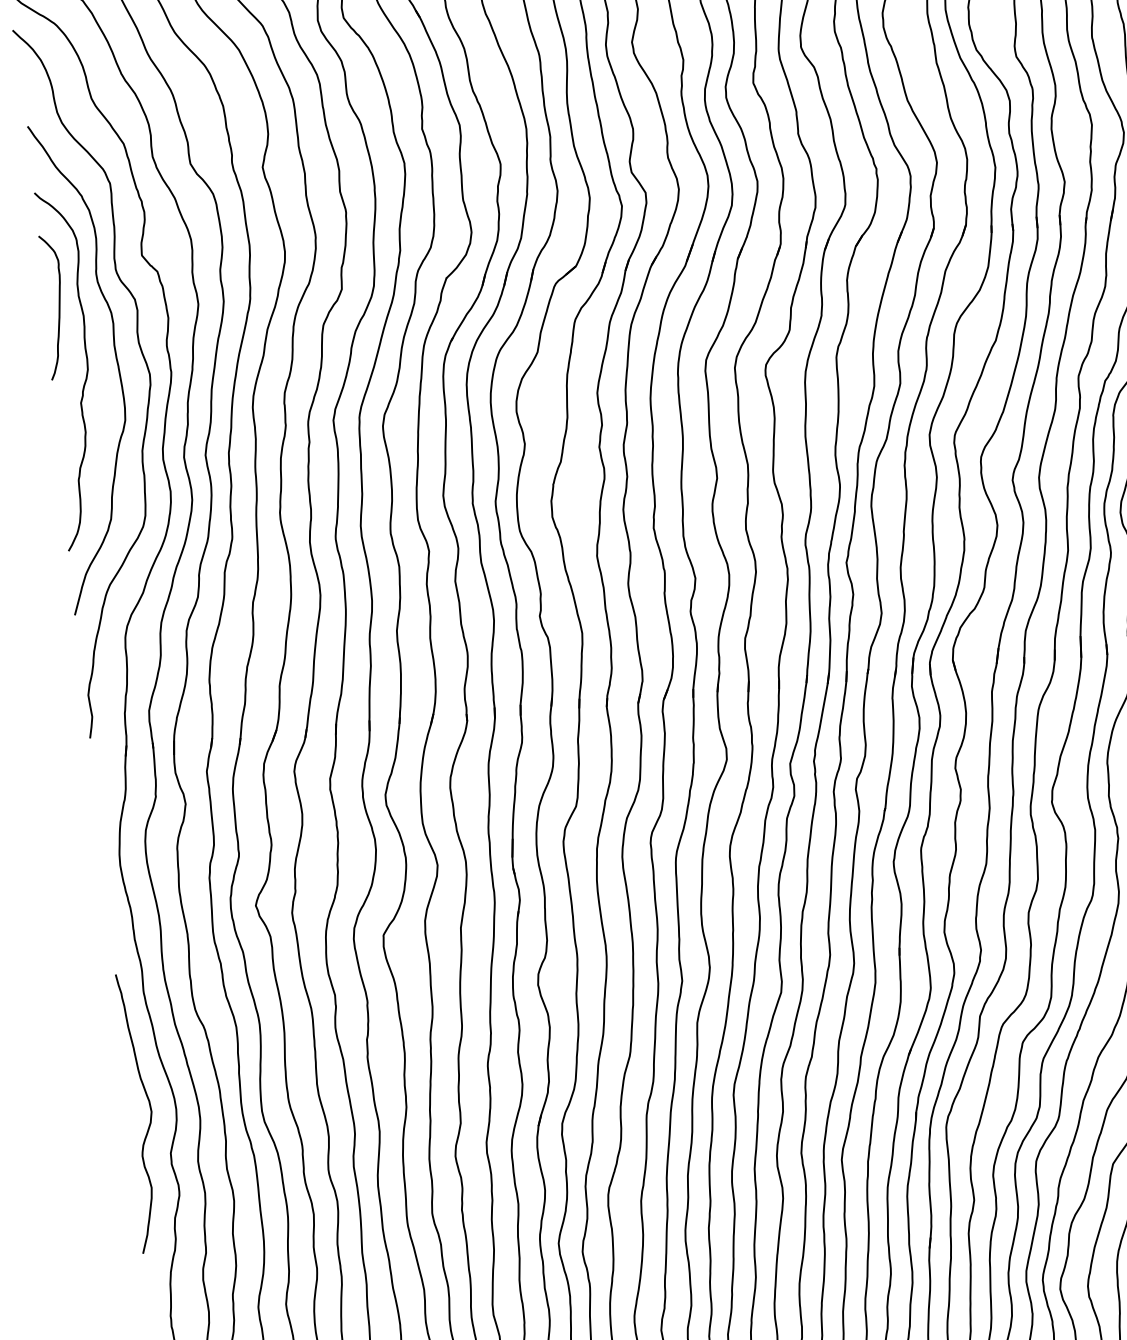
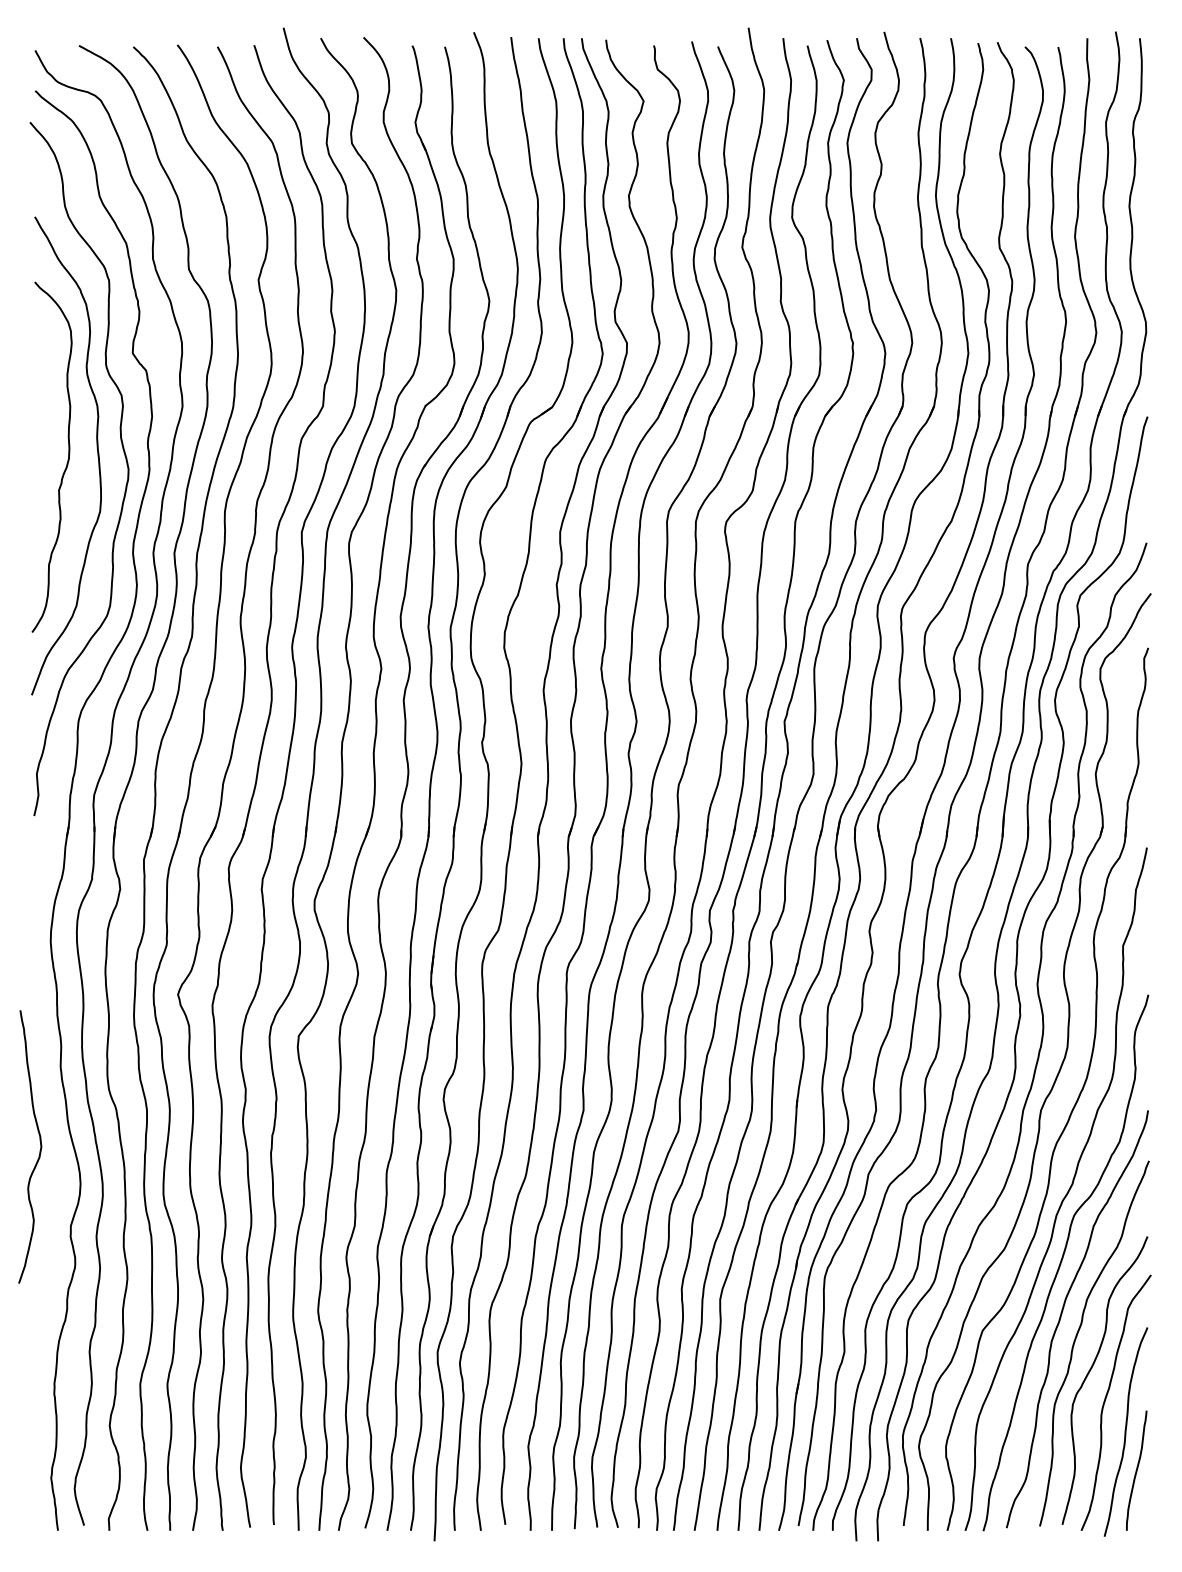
curve: (58, 307) -> (46, 395), removed
curve: (150, 1115) -> (39, 1150), moved

